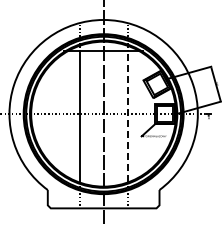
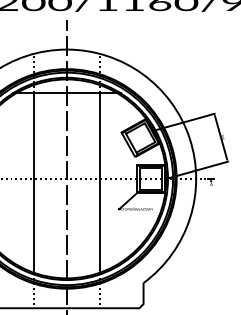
line: (127, 116) -> (99, 182), dashed -> solid

